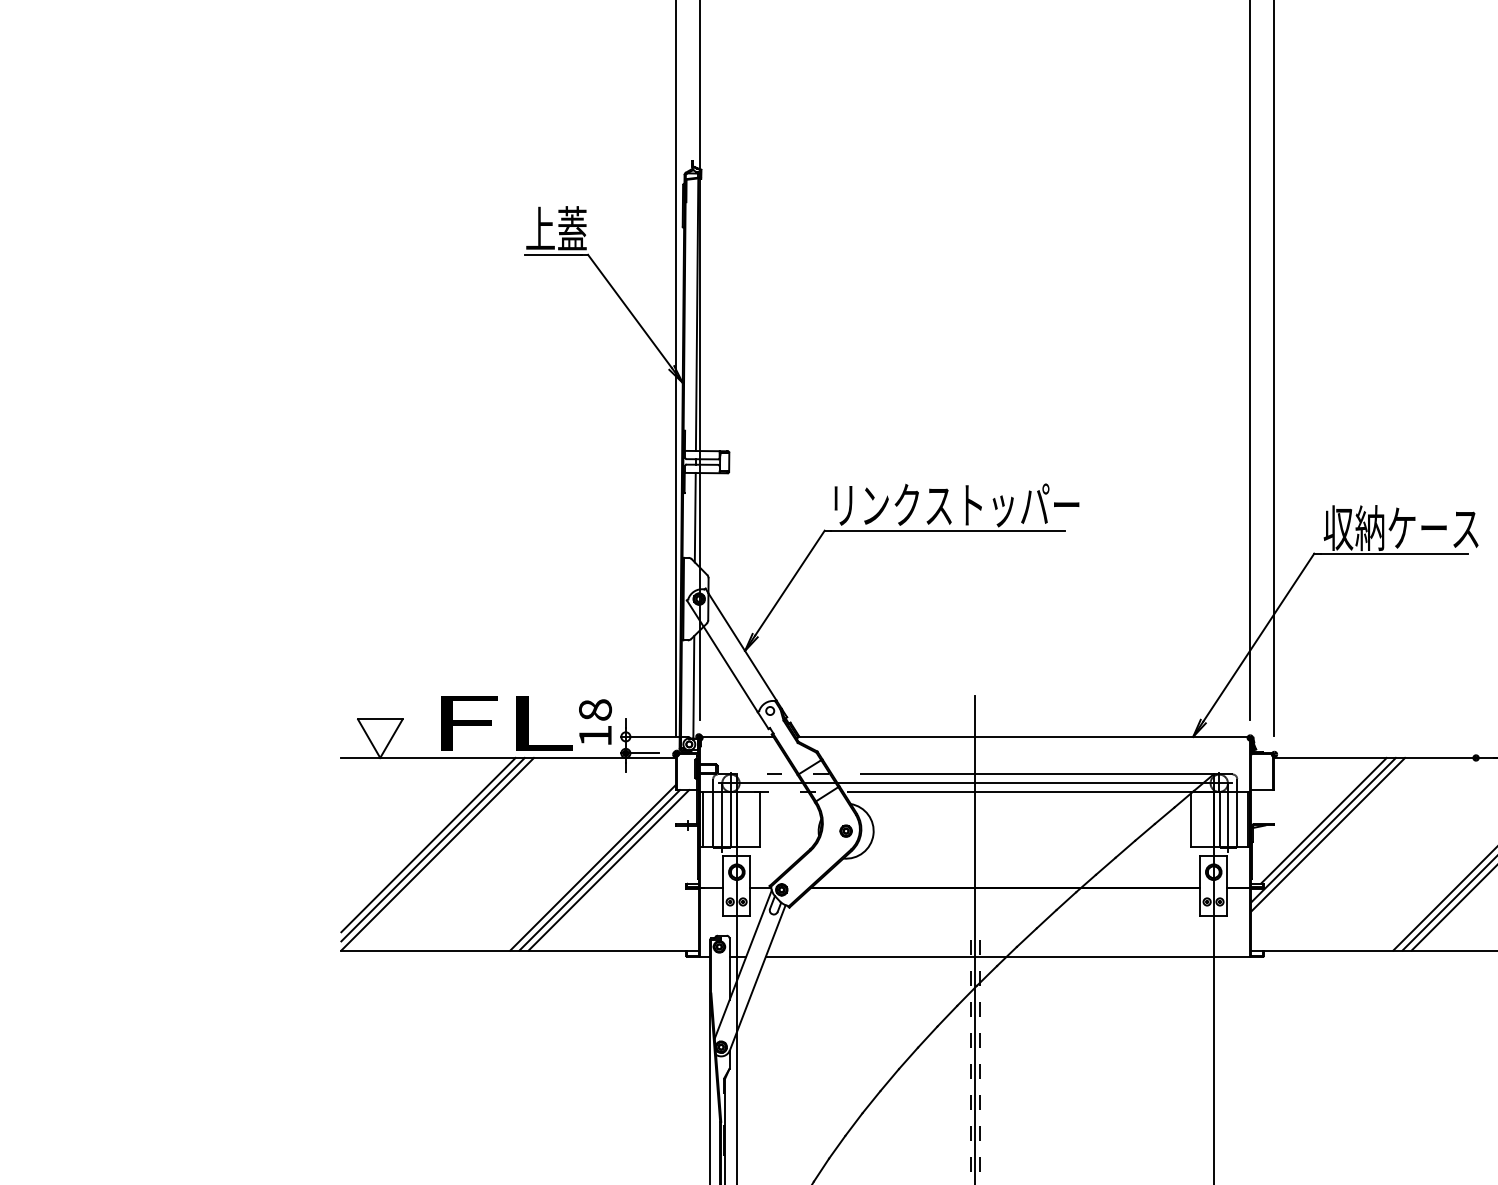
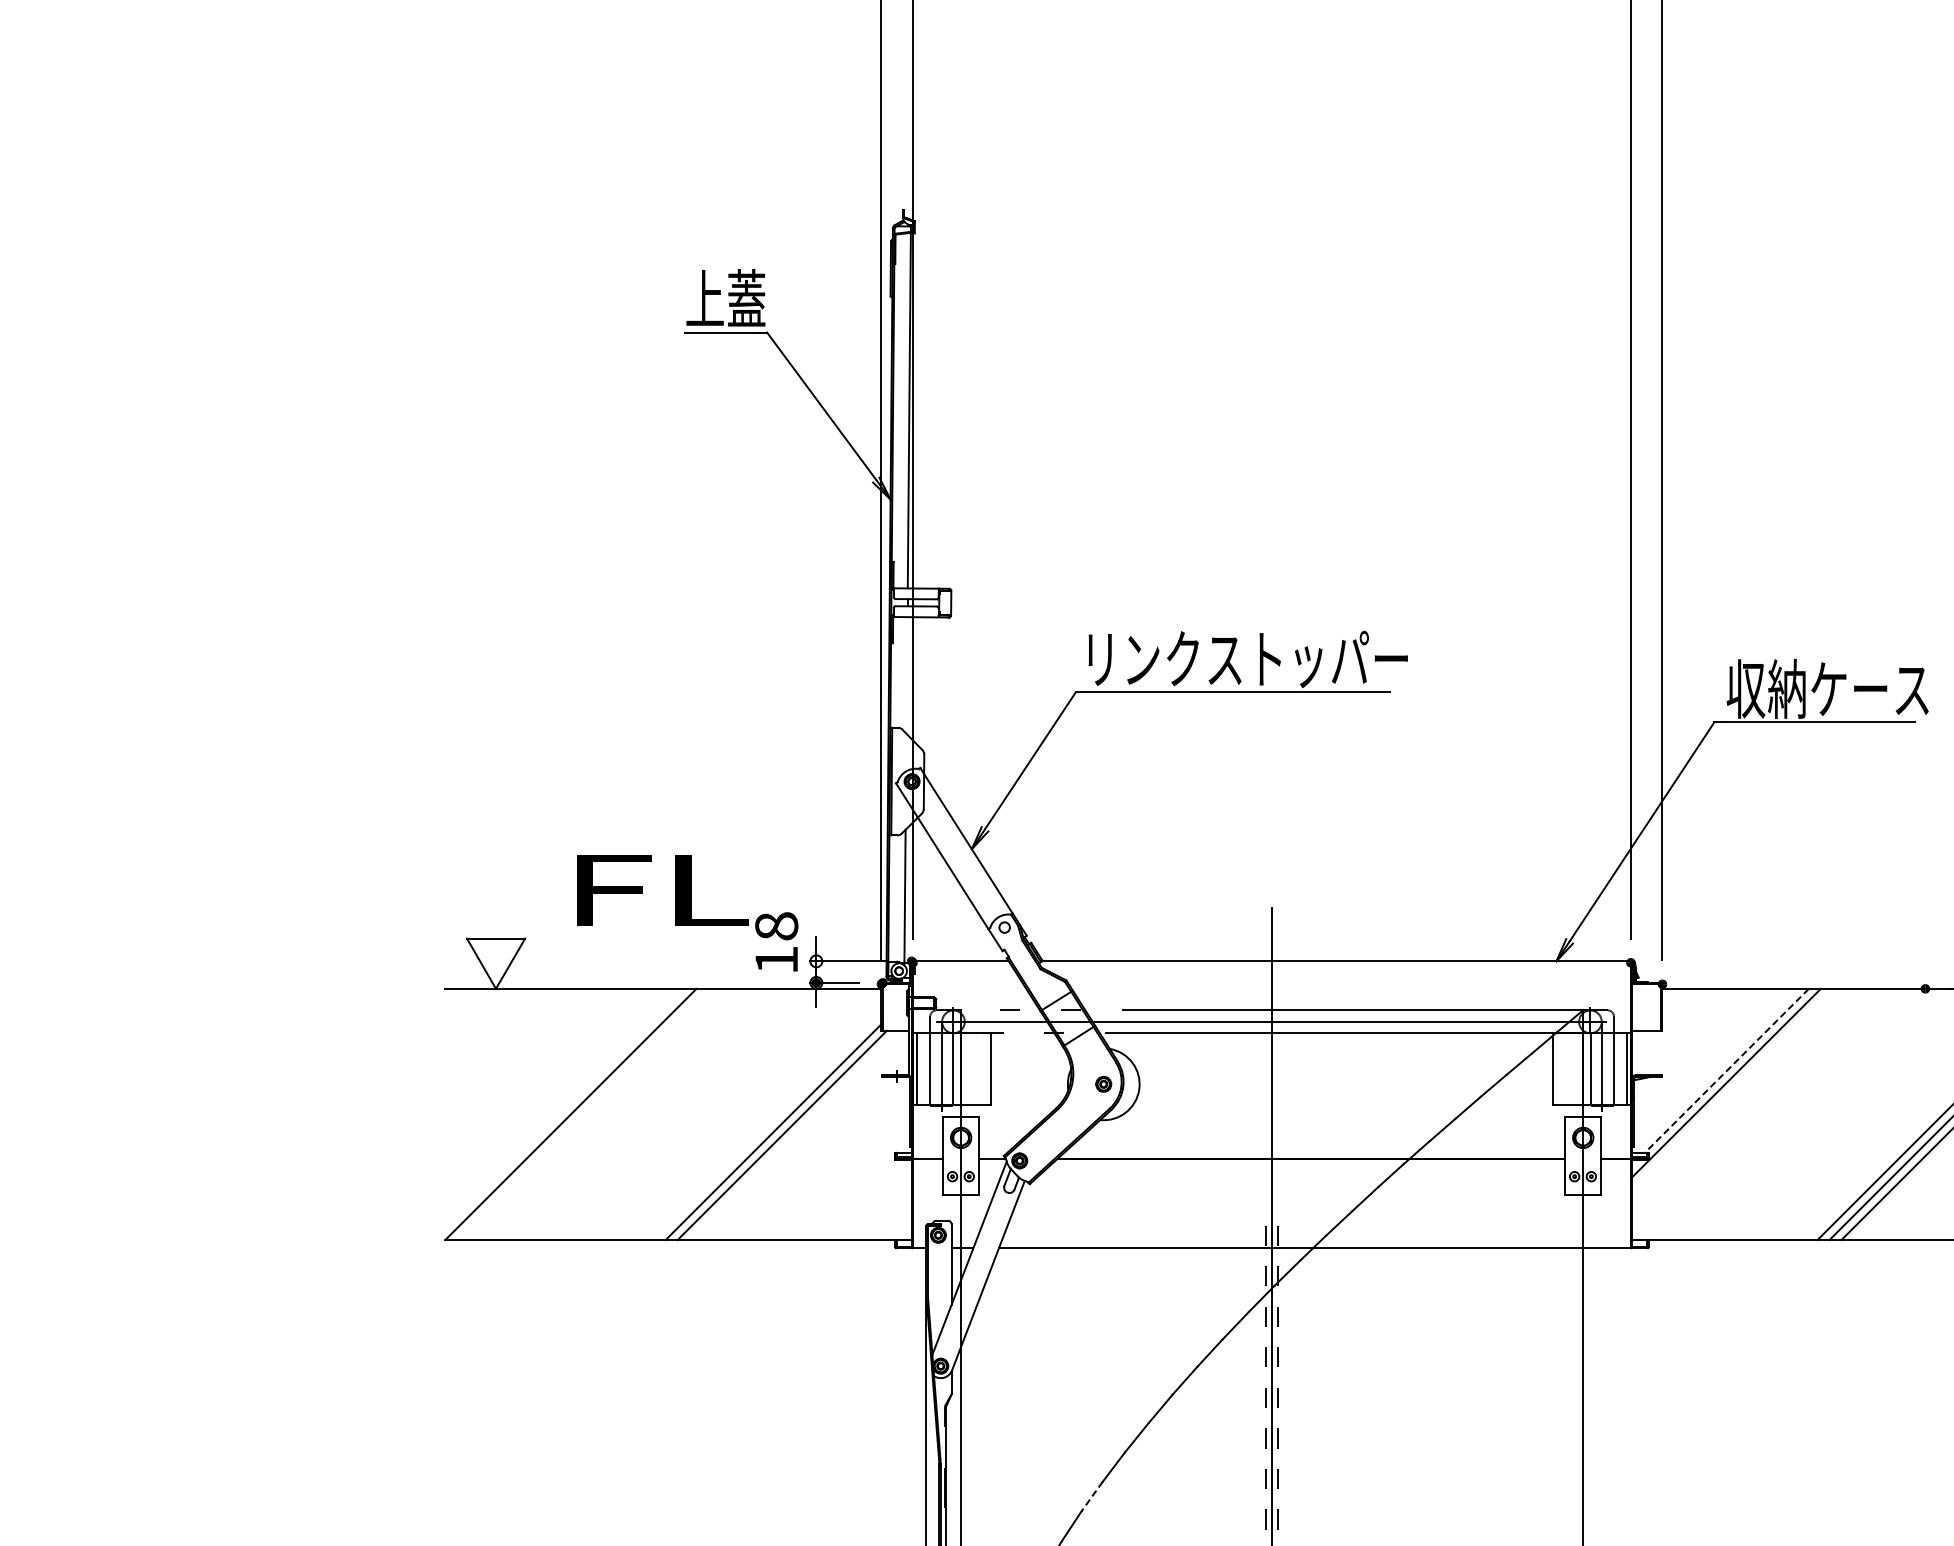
line: (694, 517) -> (906, 675), removed
text: (506, 723) -> (662, 890), moved
line: (1323, 820) -> (1726, 1070), solid -> dashed
line: (1328, 834) -> (1732, 1088), removed
line: (428, 845) -> (558, 1102), removed
line: (432, 849) -> (564, 1108), removed
line: (608, 870) -> (793, 1135), removed
line: (836, 1147) -> (1091, 1497), solid -> dashed

